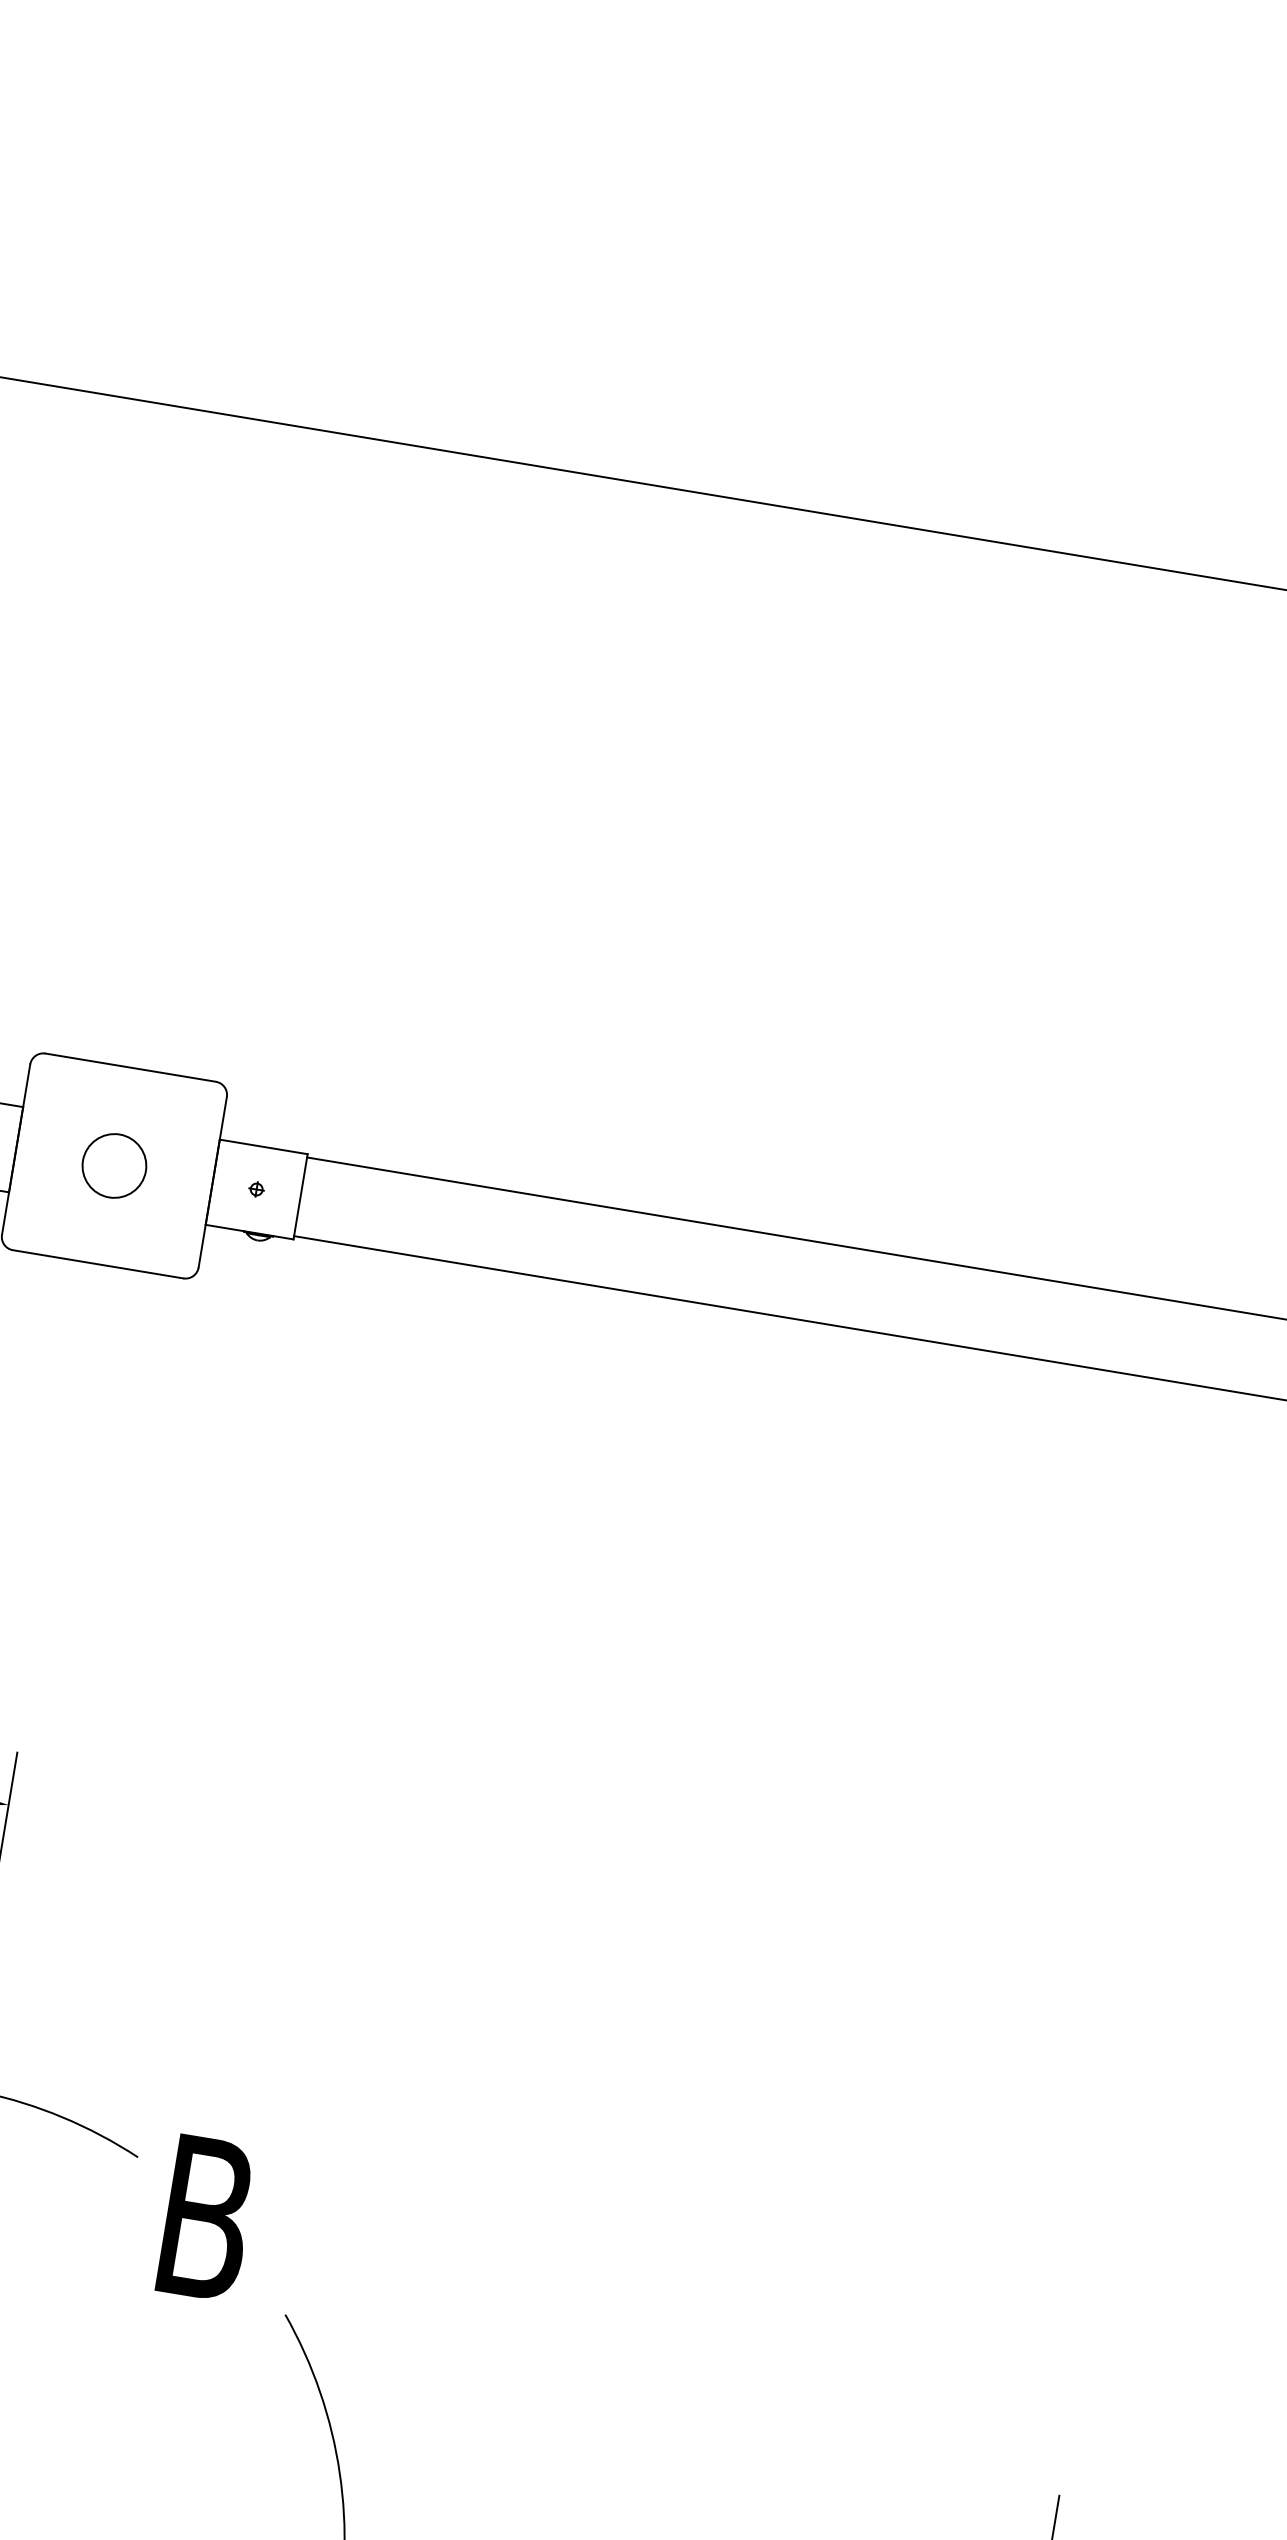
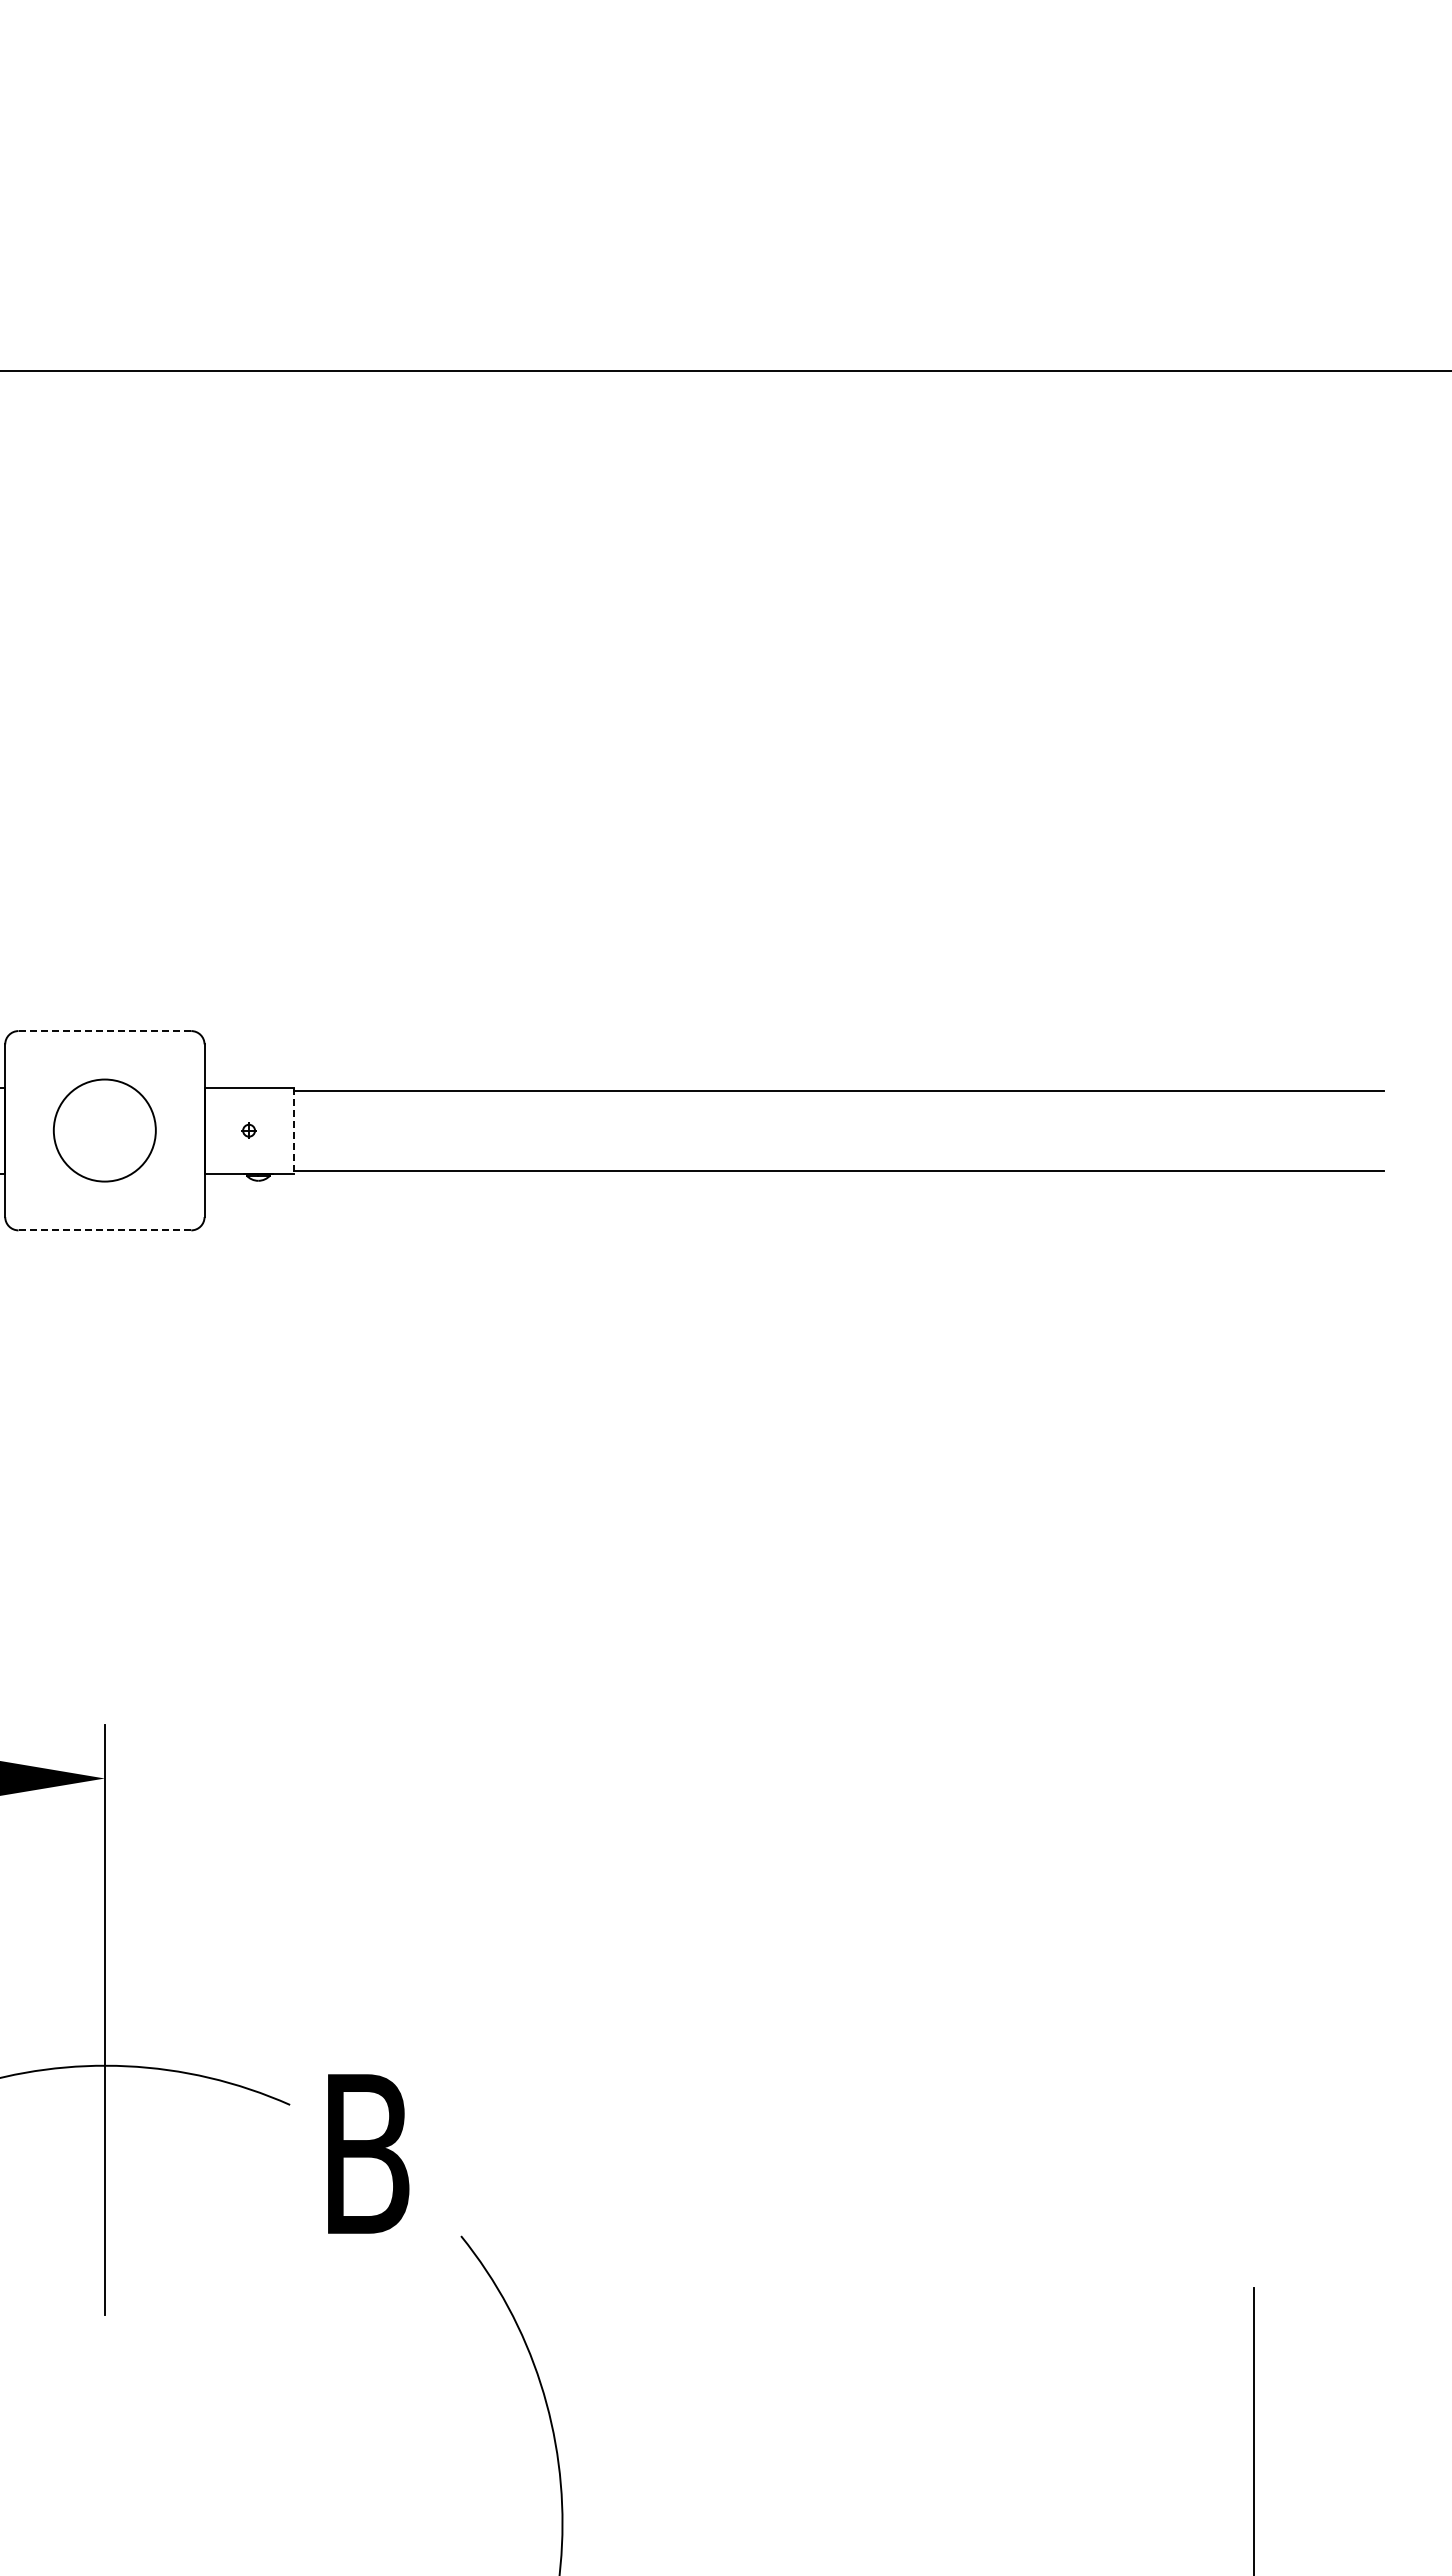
line: (131, 1068) -> (105, 1031), solid -> dashed
circle: (114, 1165) -> (104, 1130), size x1.6
line: (300, 1197) -> (293, 1131), solid -> dashed
line: (97, 1264) -> (104, 1230), solid -> dashed

